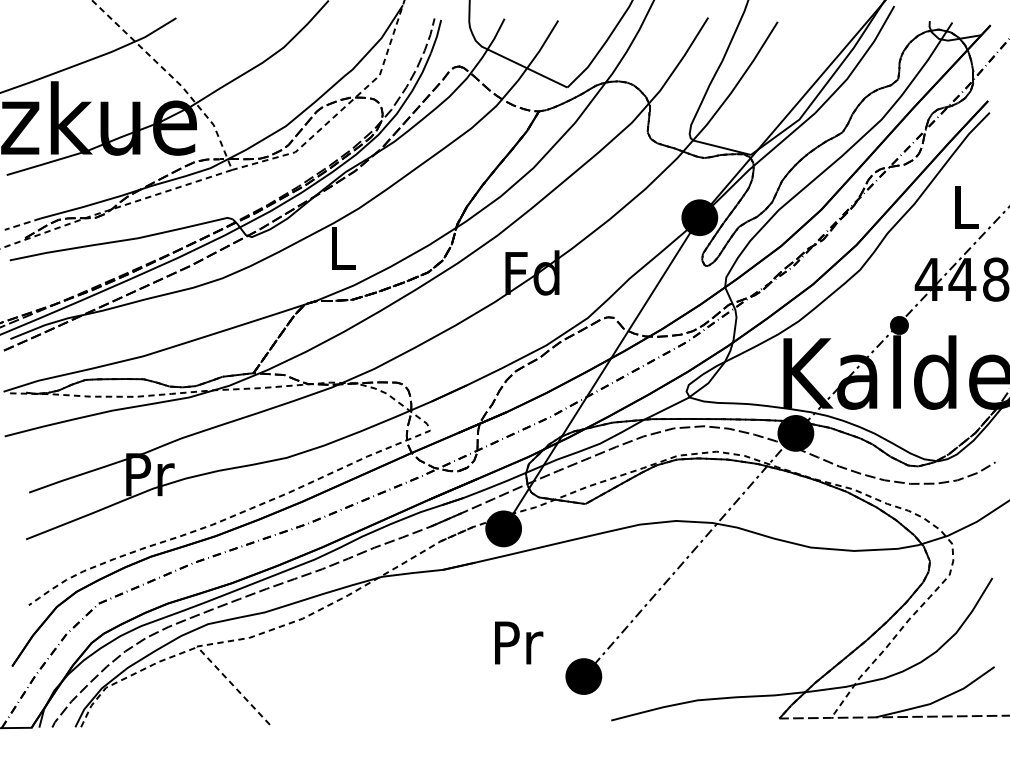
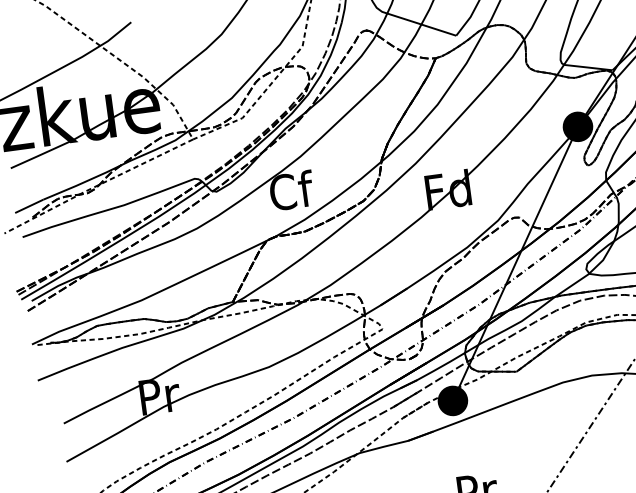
line: (22, 224) -> (29, 206), dashed -> solid
text: (343, 247) -> (292, 190), L -> Cf

